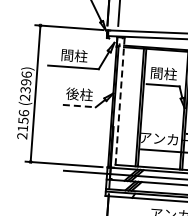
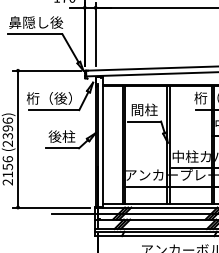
text: (68, 55) -> (48, 98), 間柱 -> 桁（後）
line: (119, 103) -> (102, 142), dashed -> solid
line: (80, 106) -> (63, 148), dashed -> solid

